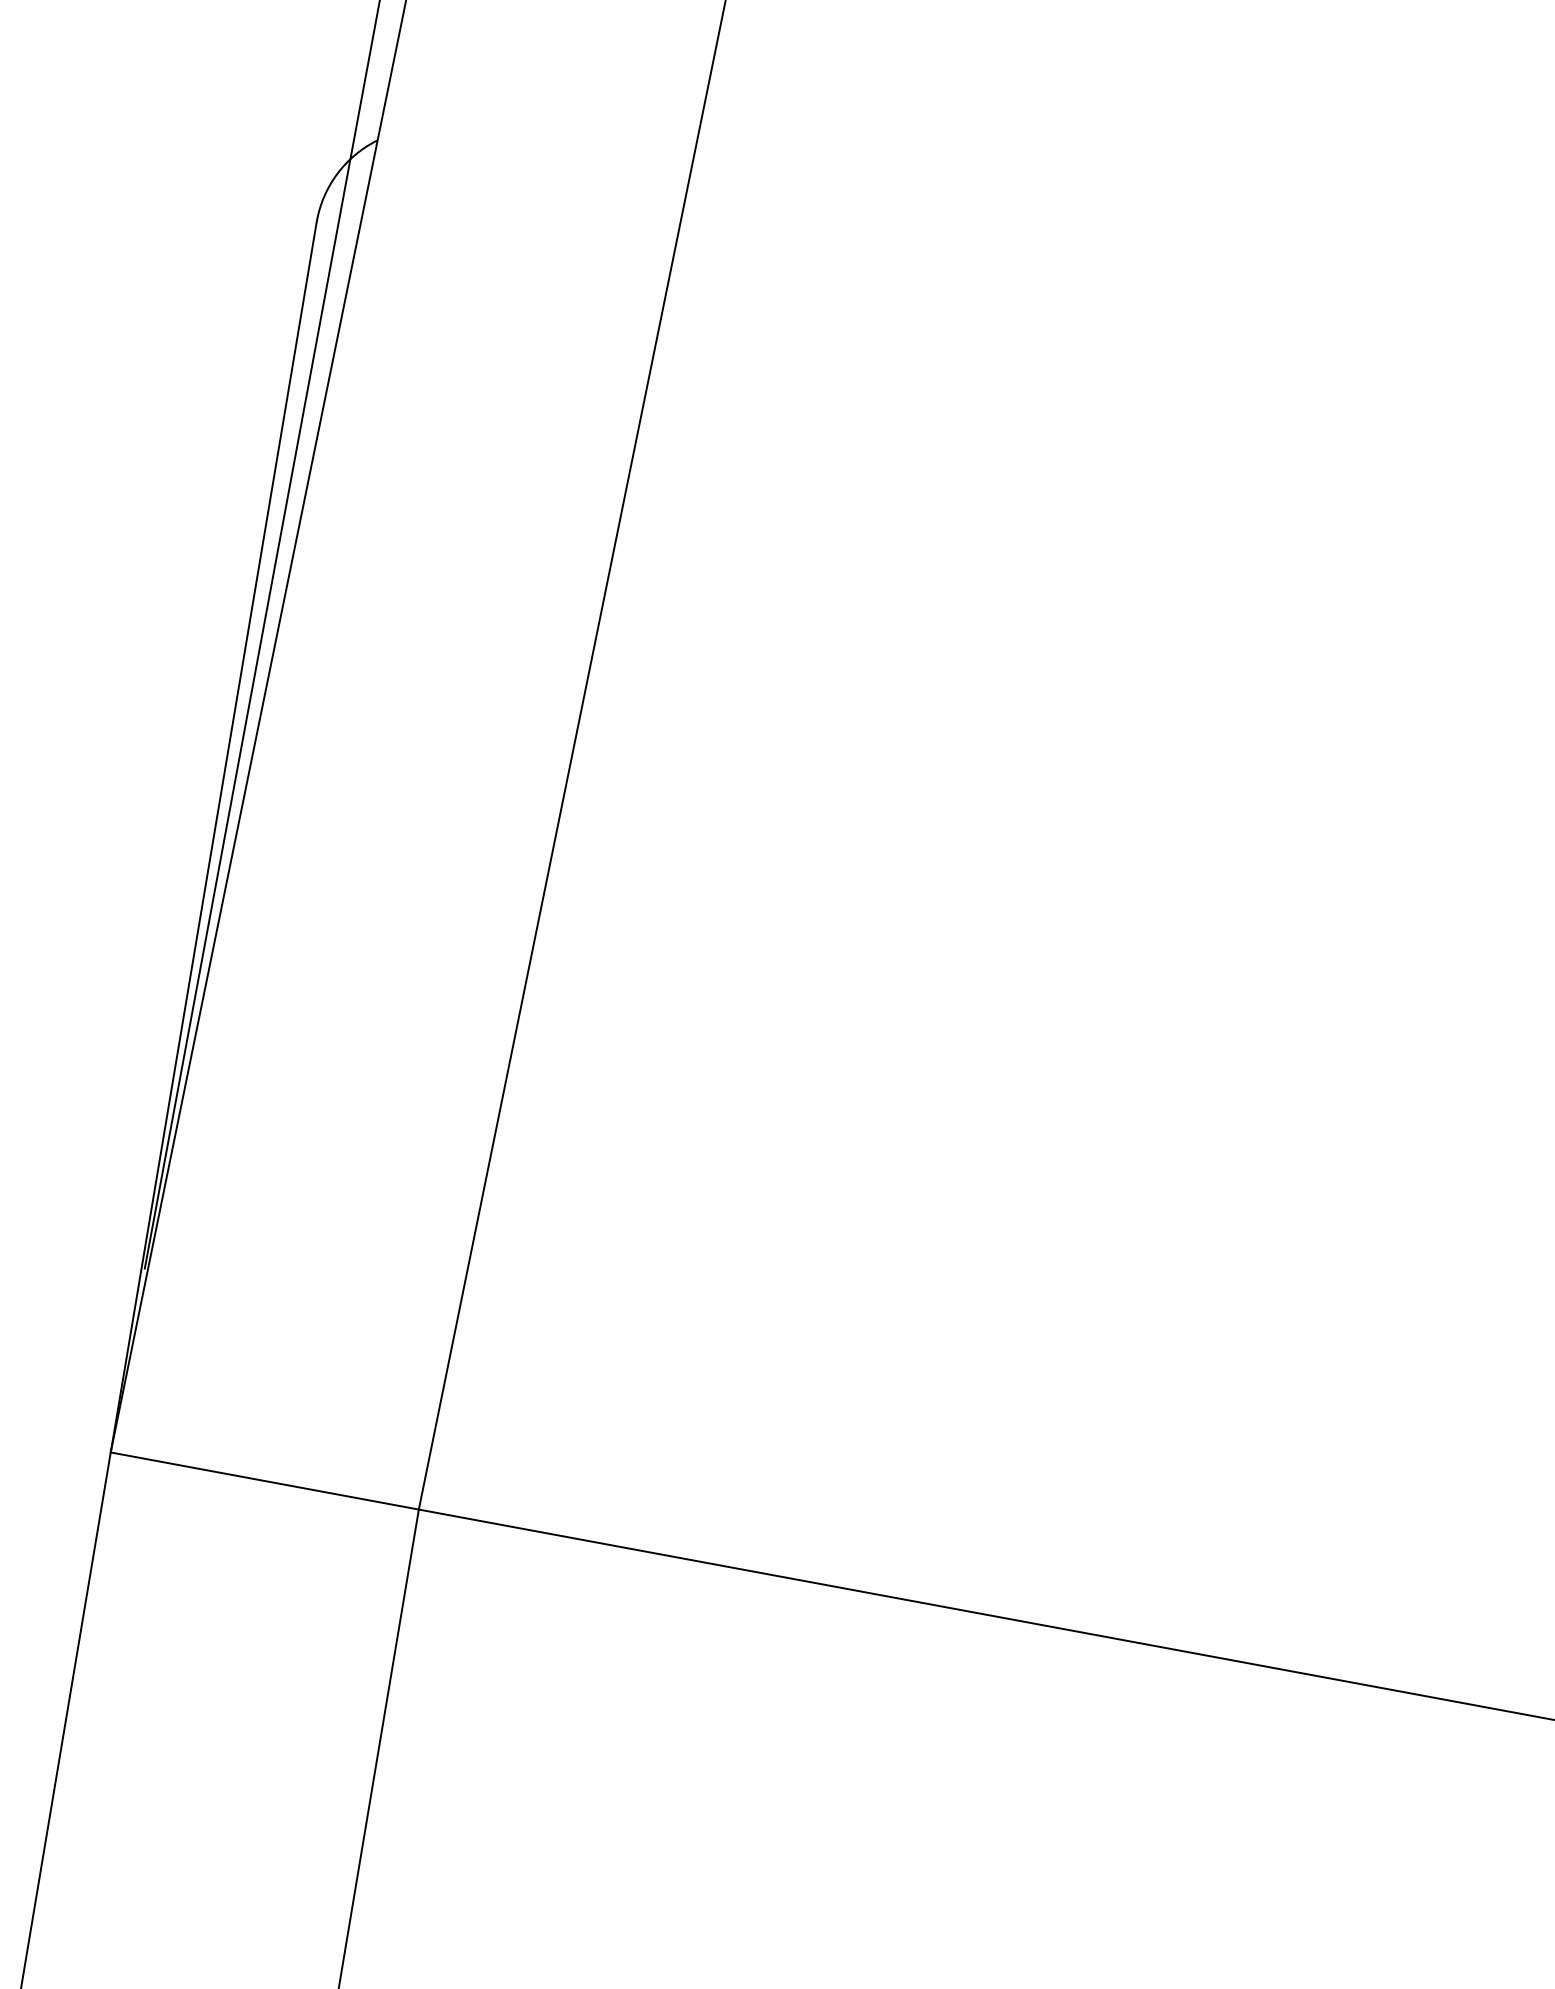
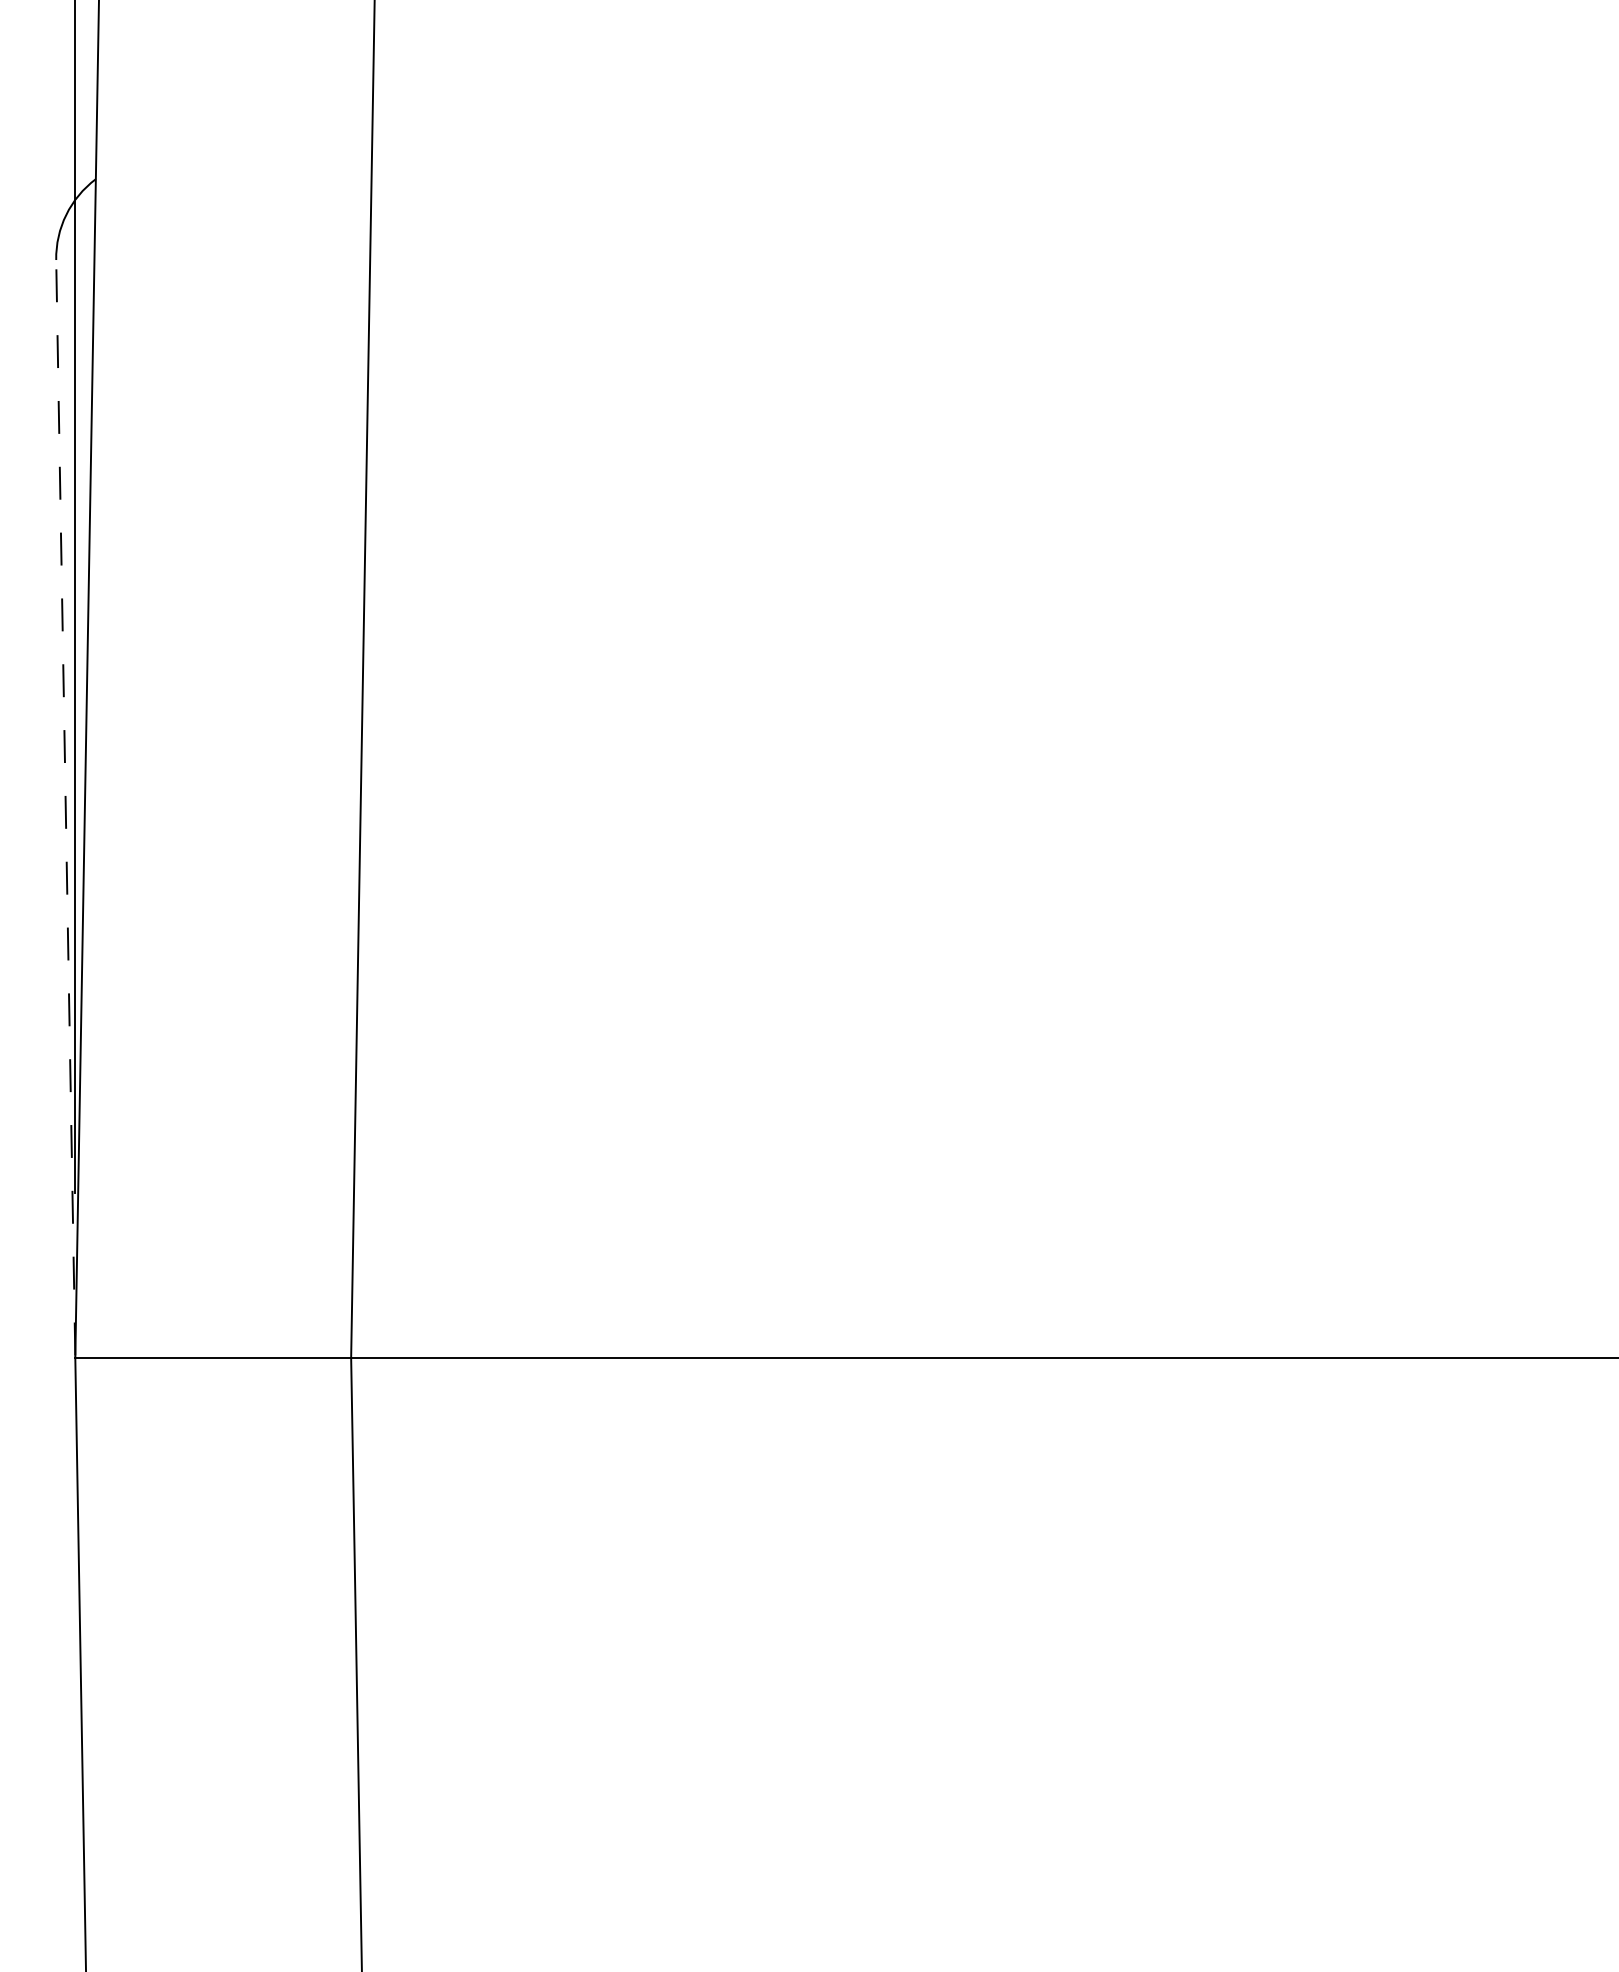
line: (213, 835) -> (65, 807), solid -> dashed

